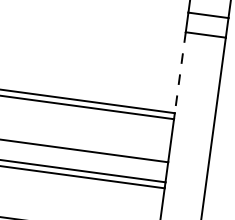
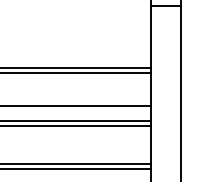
line: (180, 73) -> (150, 37), dashed -> solid

